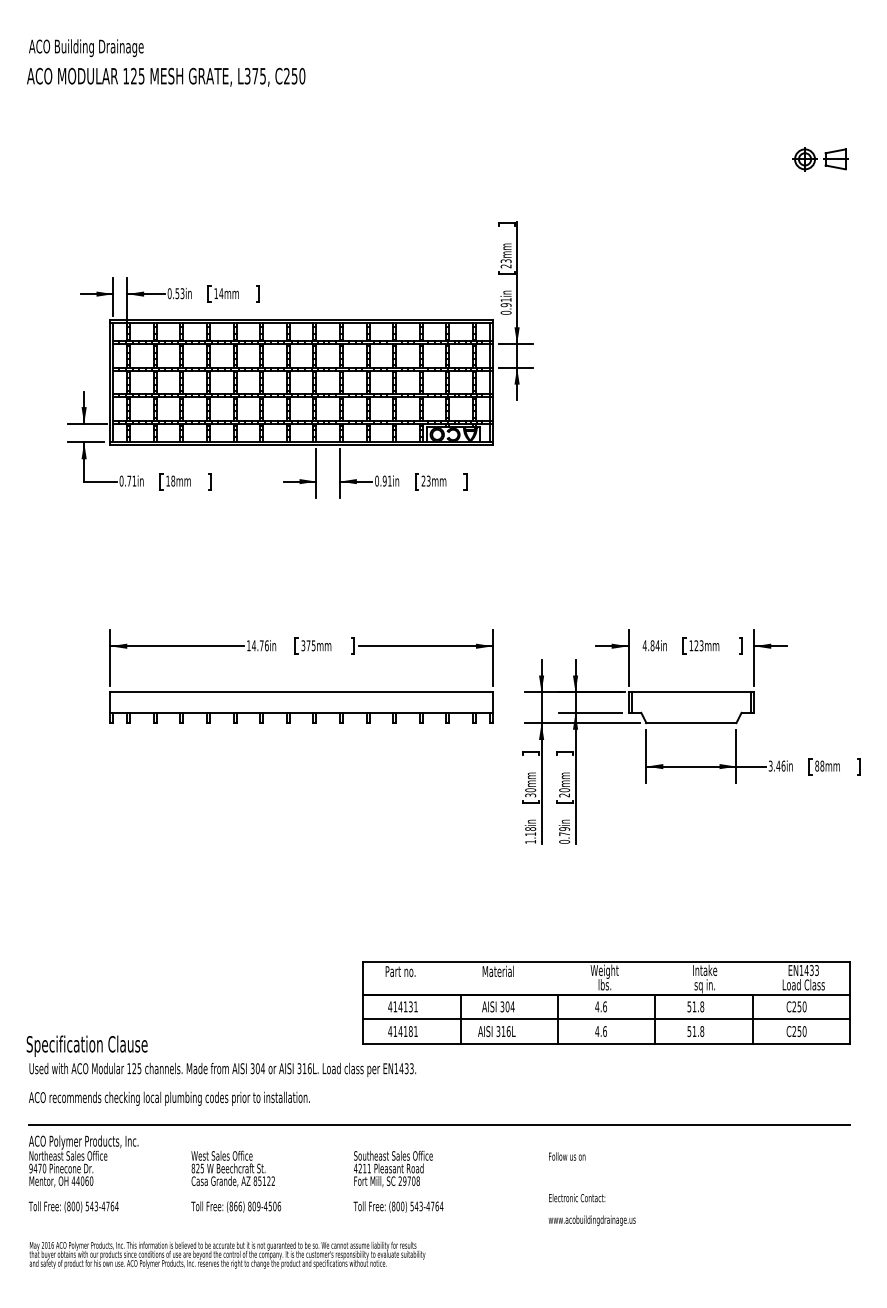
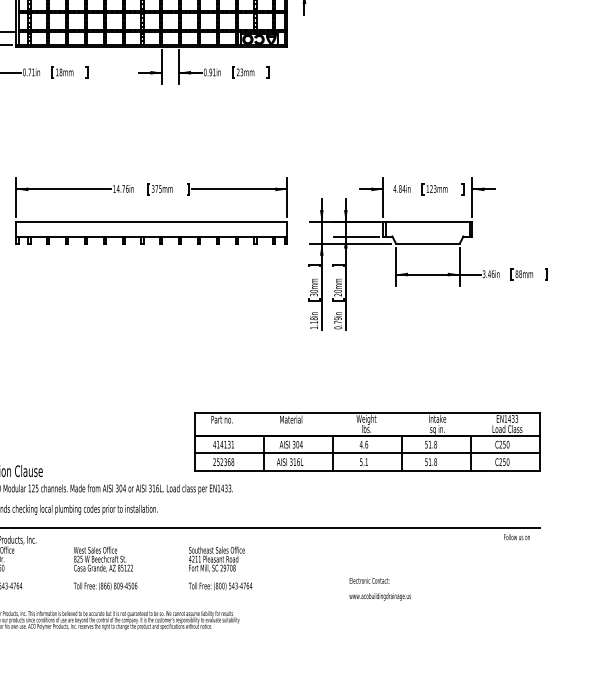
text: (402, 1031) -> (223, 462), 414181 -> 252368
text: (601, 1031) -> (364, 462), 4.6 -> 5.1
text: (567, 1156) -> (517, 537), moved
text: (591, 1209) -> (379, 588), moved

